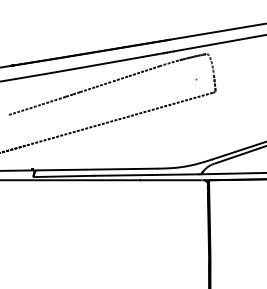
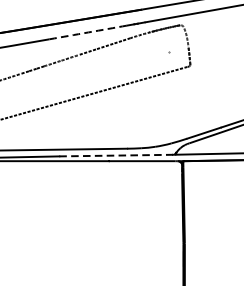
arc: (120, 60) -> (87, 32), solid -> dashed
line: (146, 175) -> (115, 156), solid -> dashed

